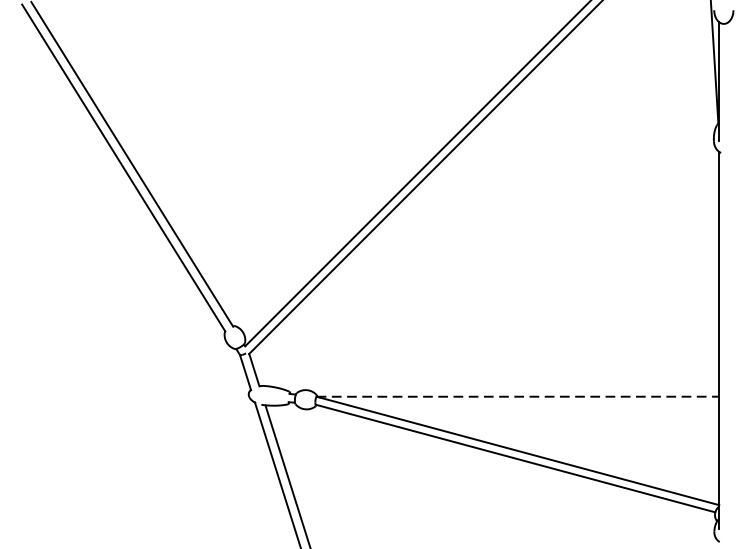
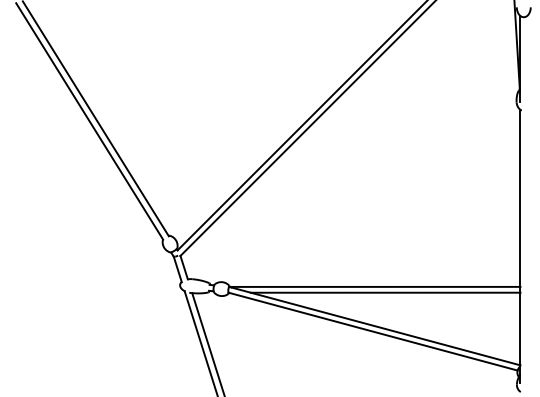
line: (517, 396) -> (374, 286), dashed -> solid
line: (532, 404) -> (385, 292), added

